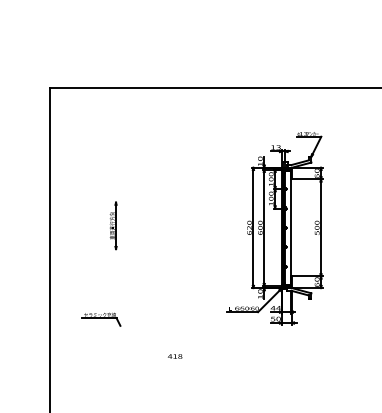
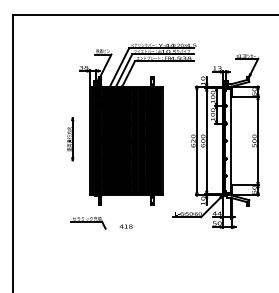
part: (187, 209) -> (137, 124), added
part: (101, 319) -> (88, 222), moved
text: (175, 356) -> (126, 226), moved

